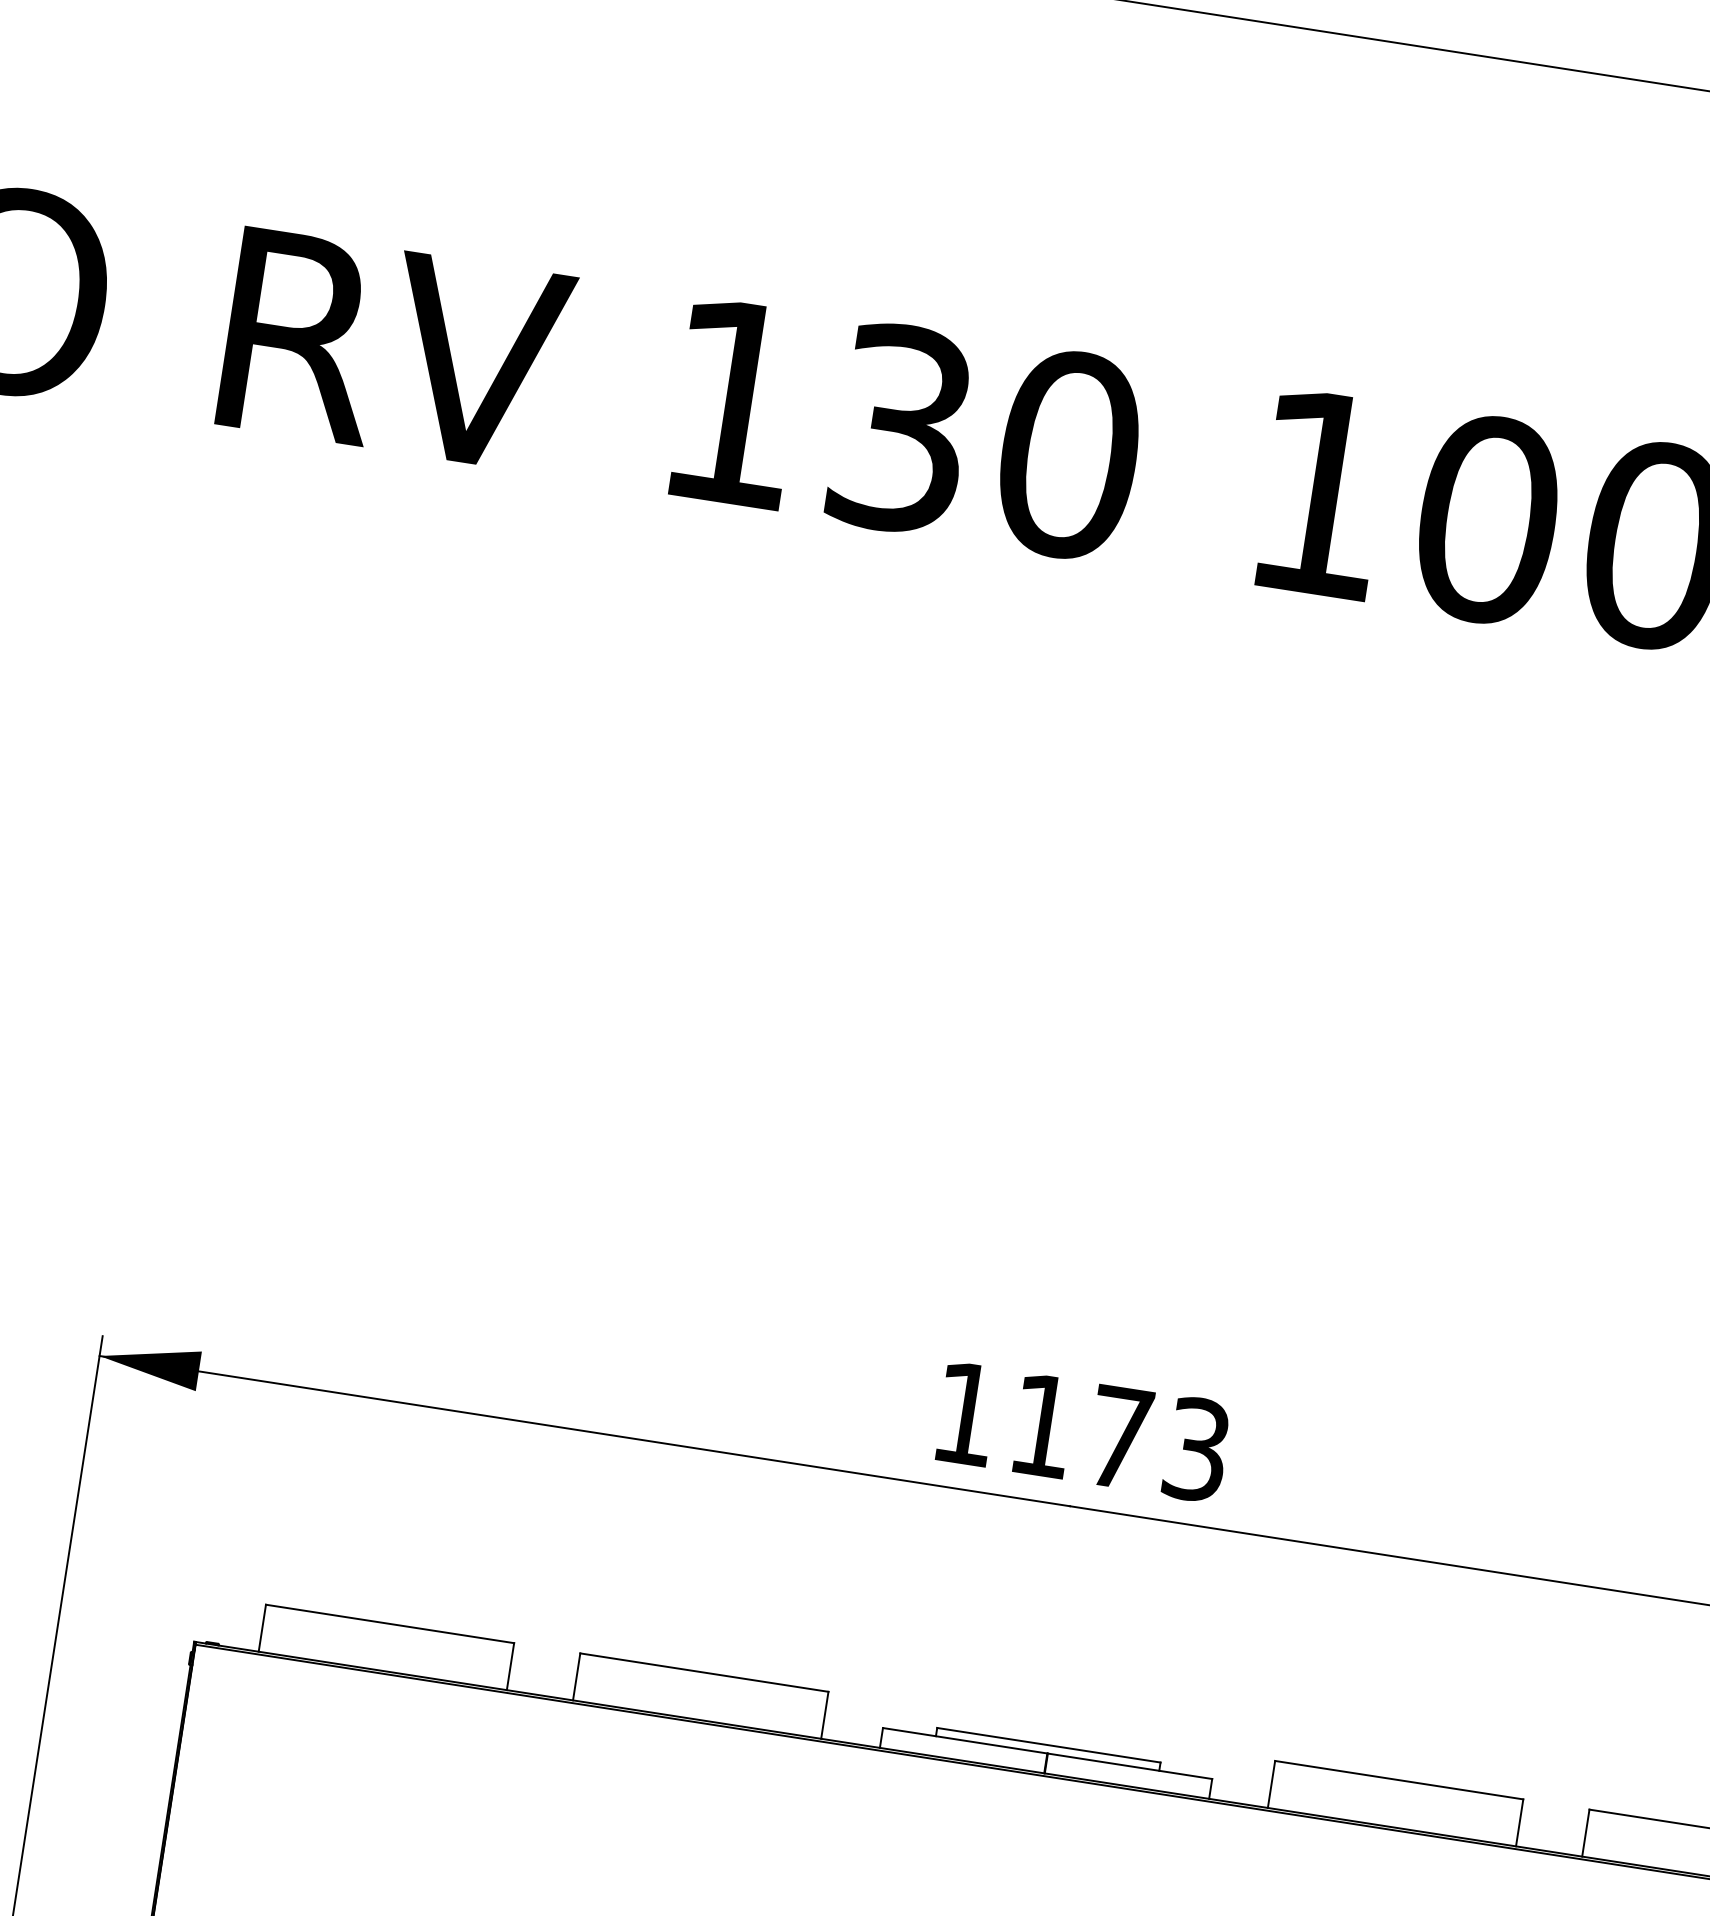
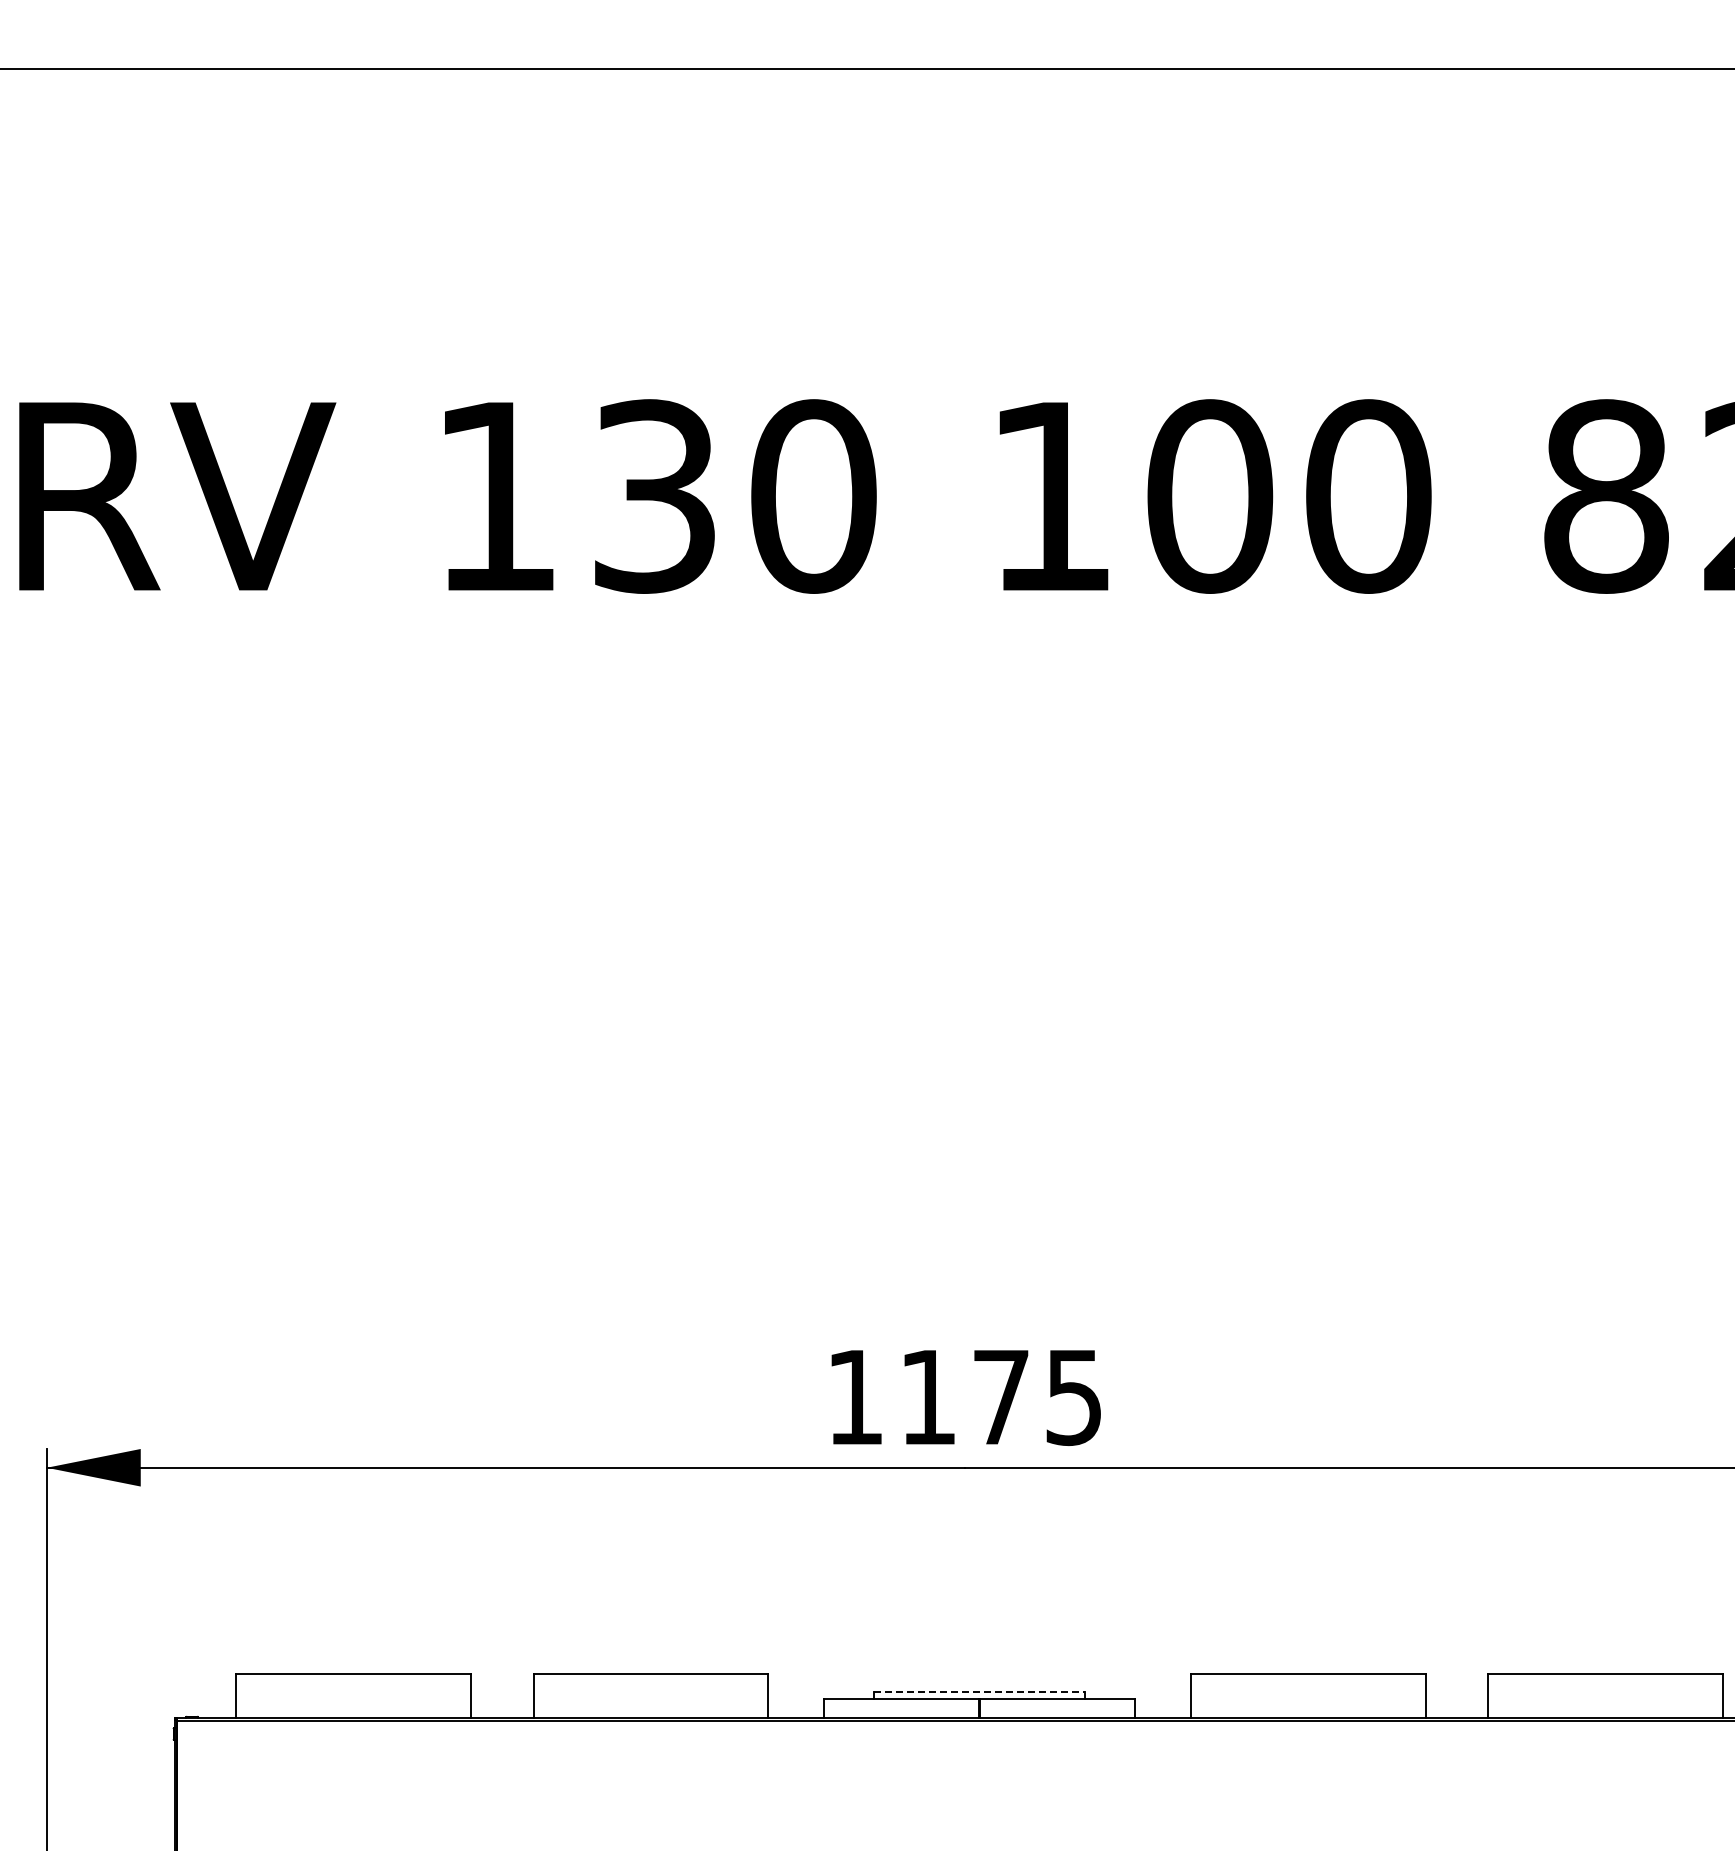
text: (1196, 1448) -> (1073, 1396), 1173 -> 1175
line: (1048, 1745) -> (979, 1691), solid -> dashed

